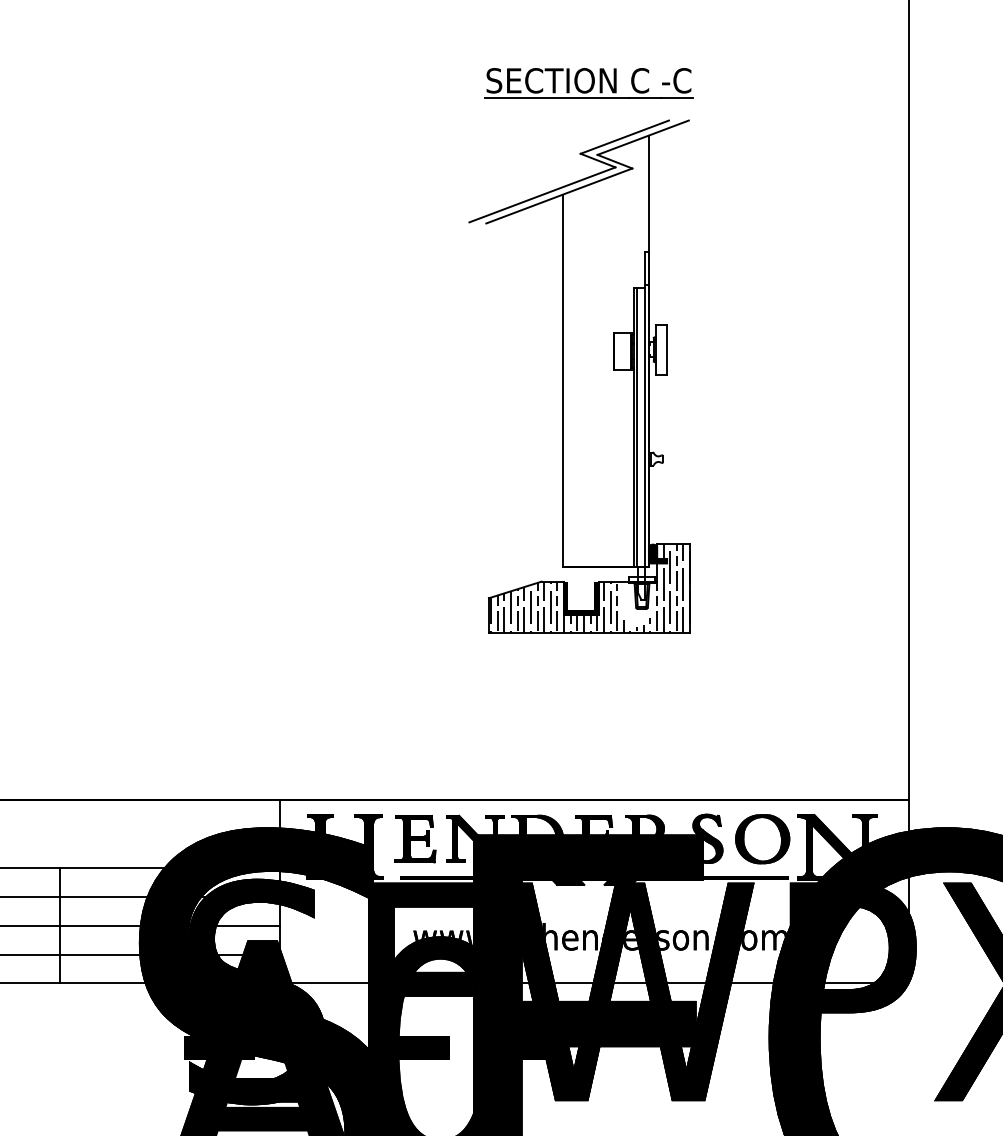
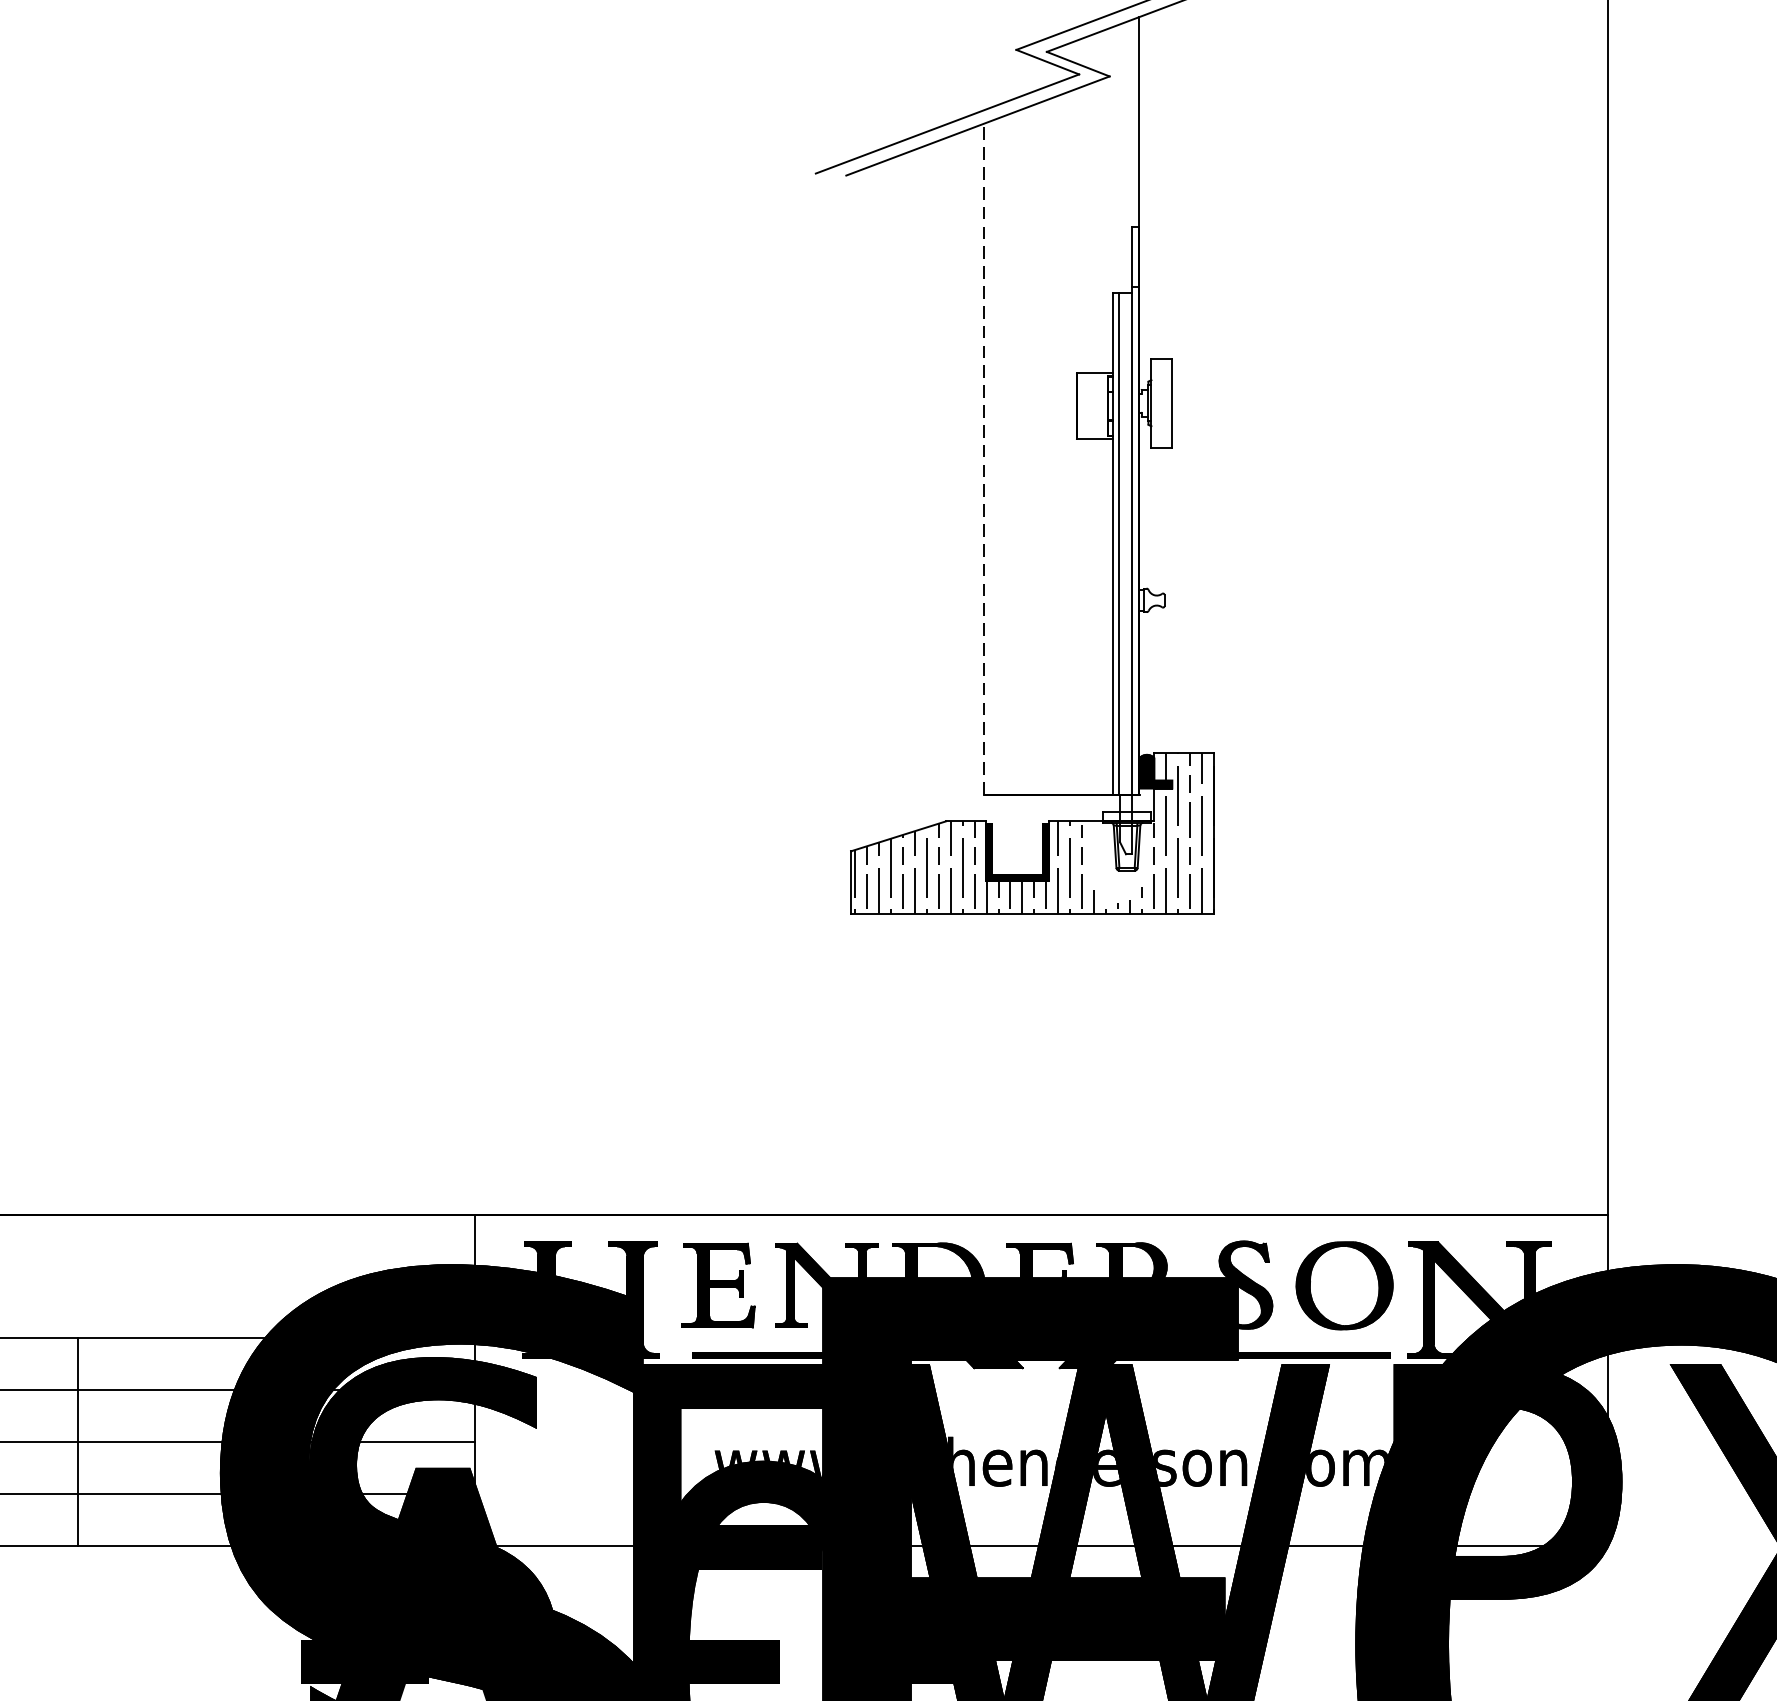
line: (562, 380) -> (983, 458), solid -> dashed

